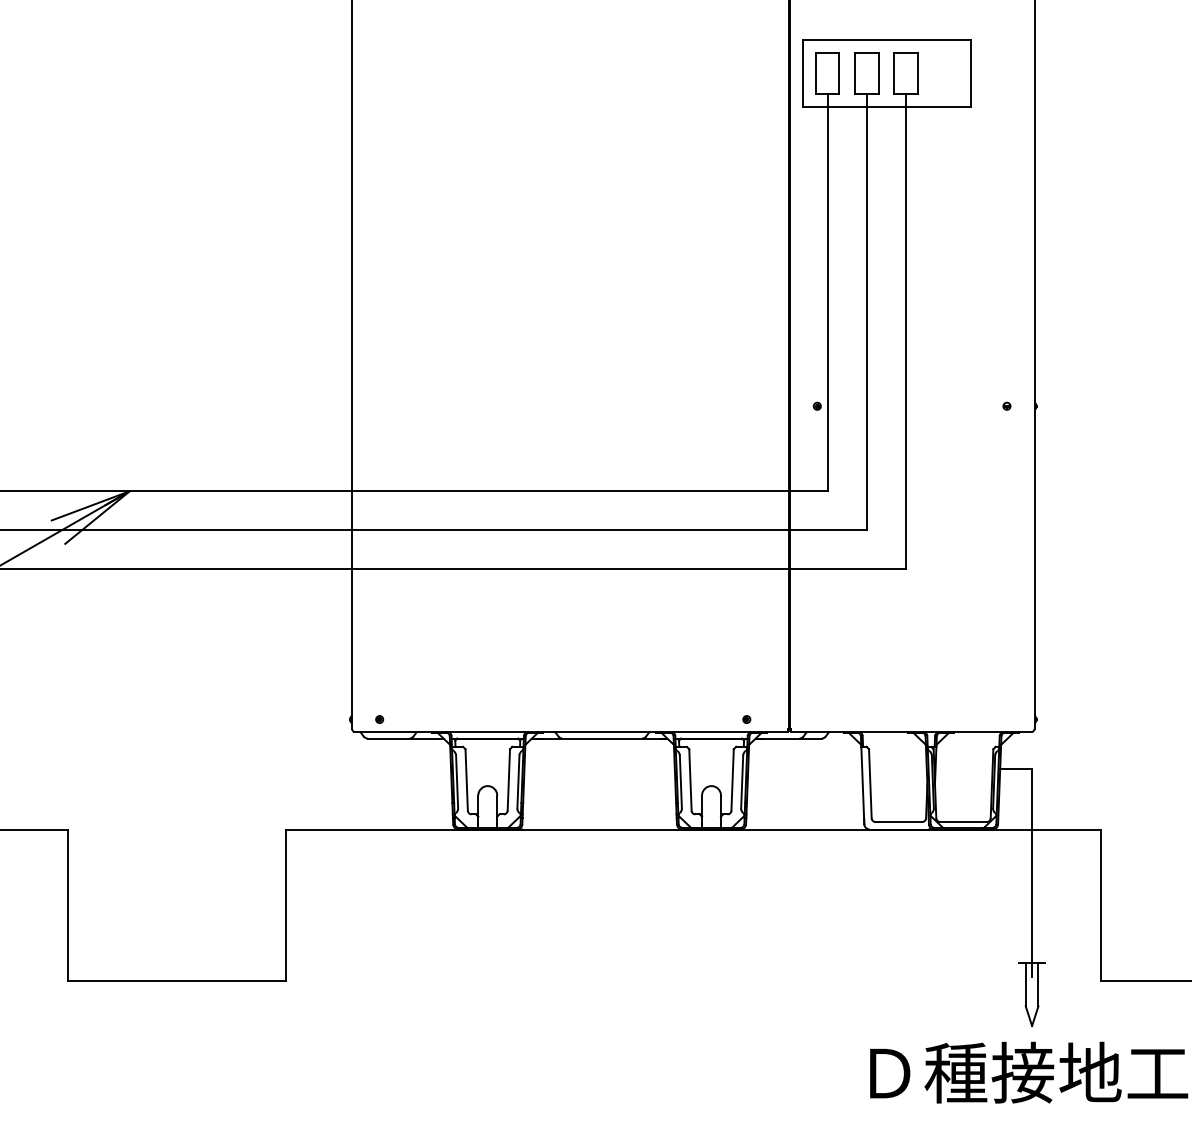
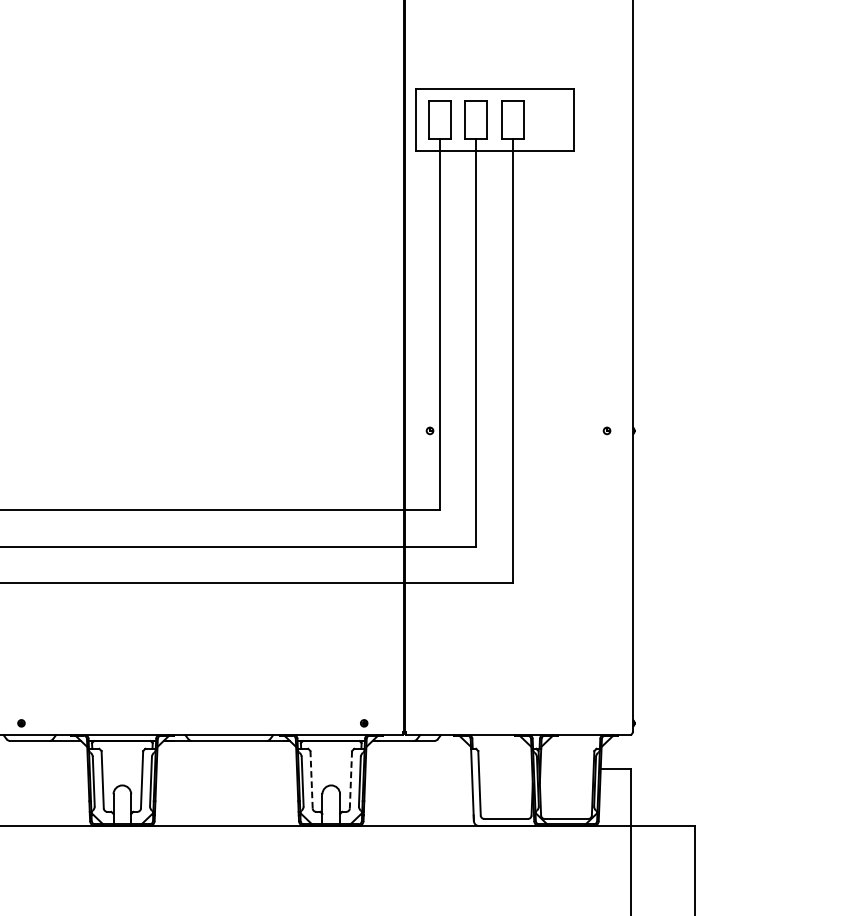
line: (690, 779) -> (311, 779), solid -> dashed
line: (732, 779) -> (350, 779), solid -> dashed

